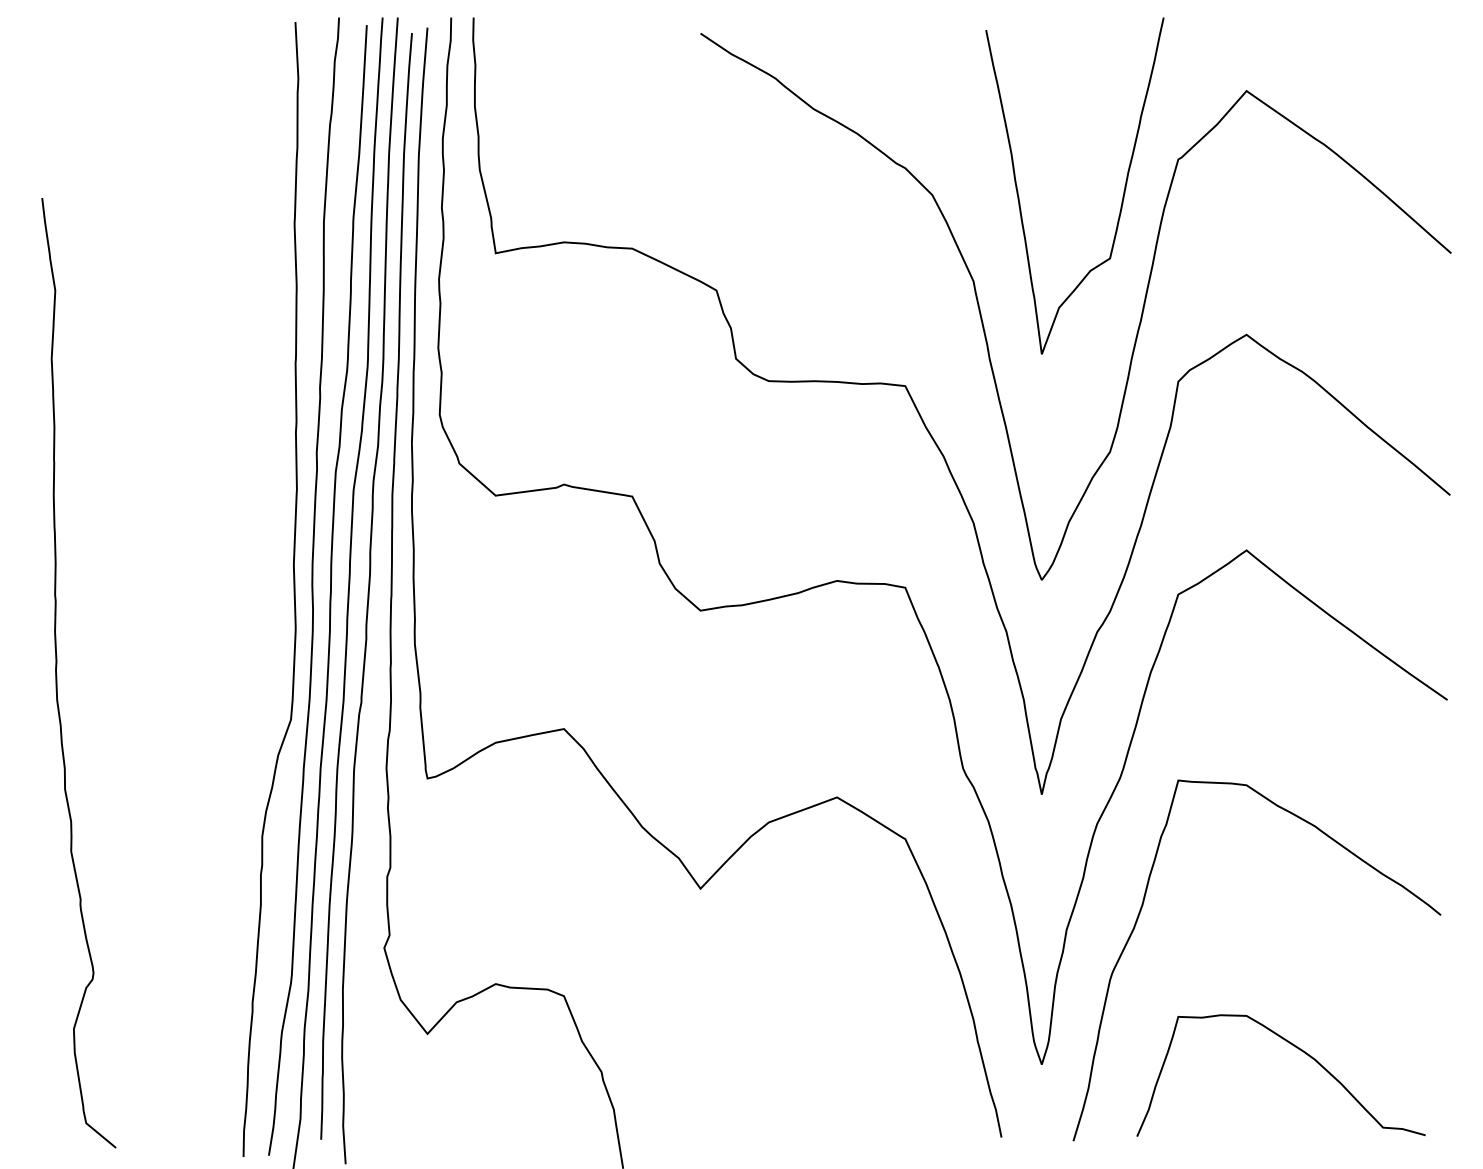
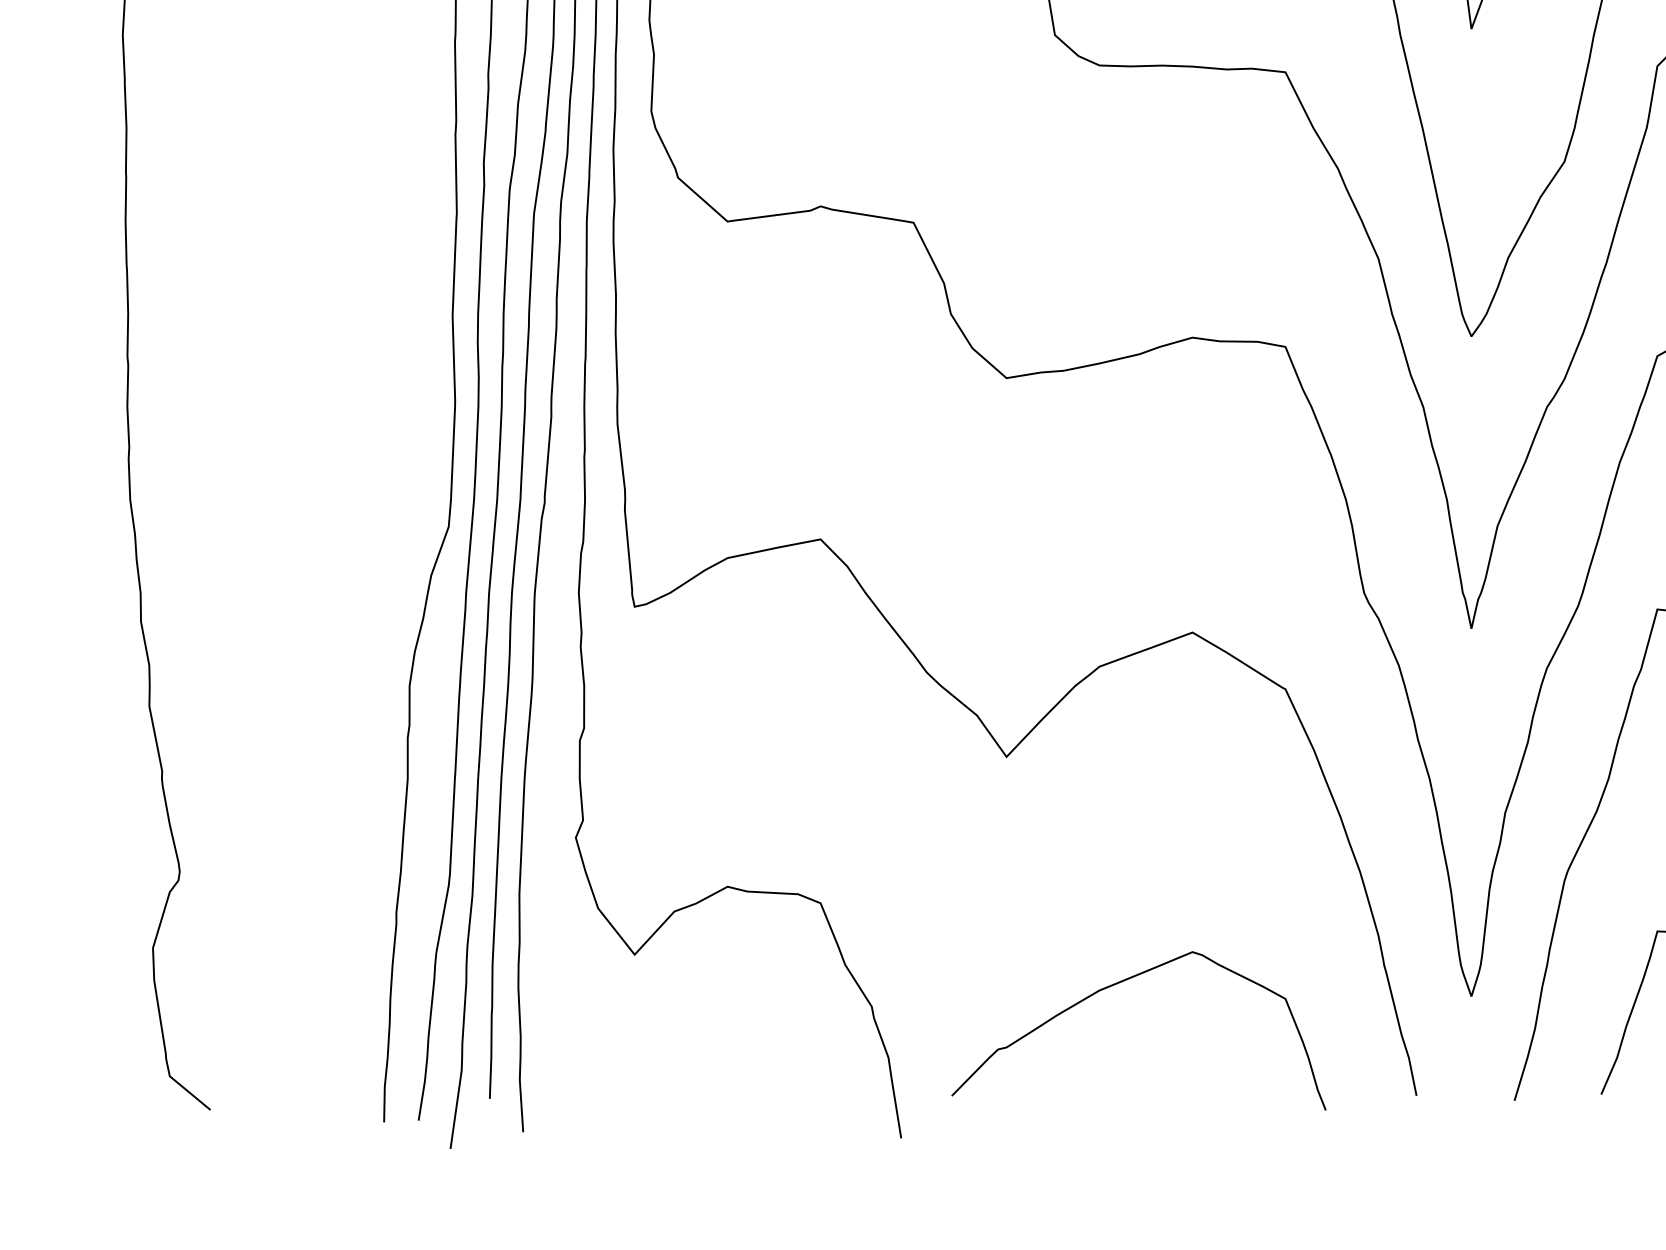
curve: (783, 1055) -> (1119, 984), added

